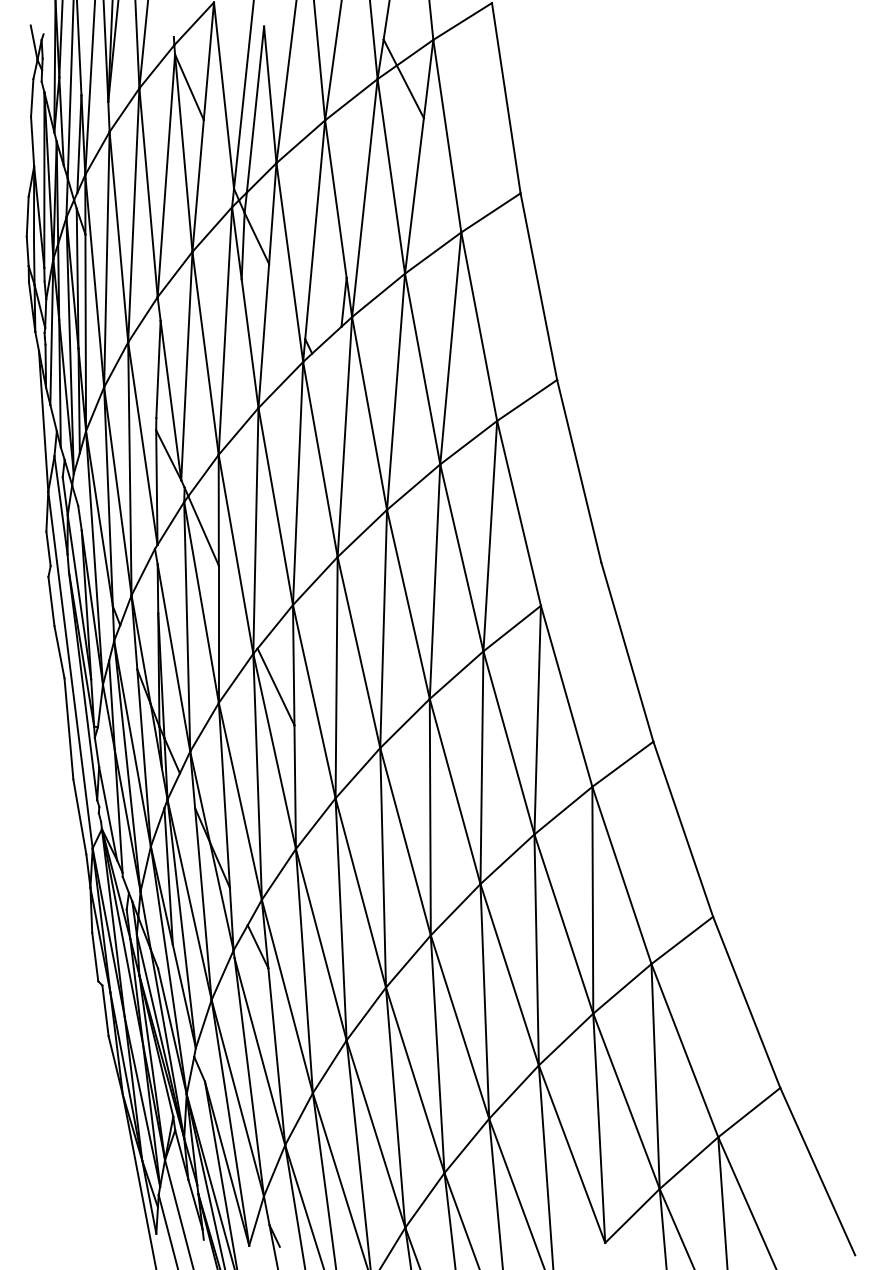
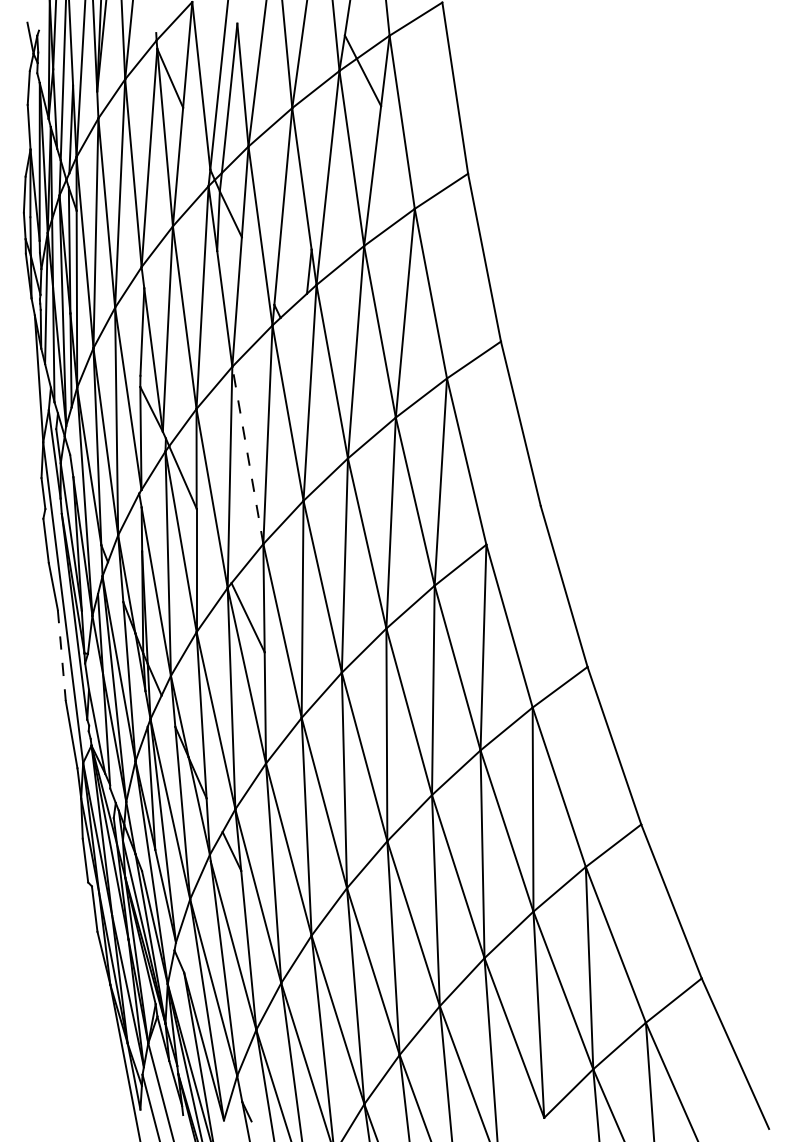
line: (275, 506) -> (247, 455), solid -> dashed
line: (68, 728) -> (61, 655), solid -> dashed

